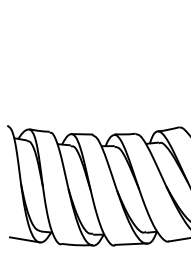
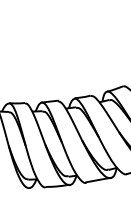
line: (24, 239) -> (16, 187), removed

